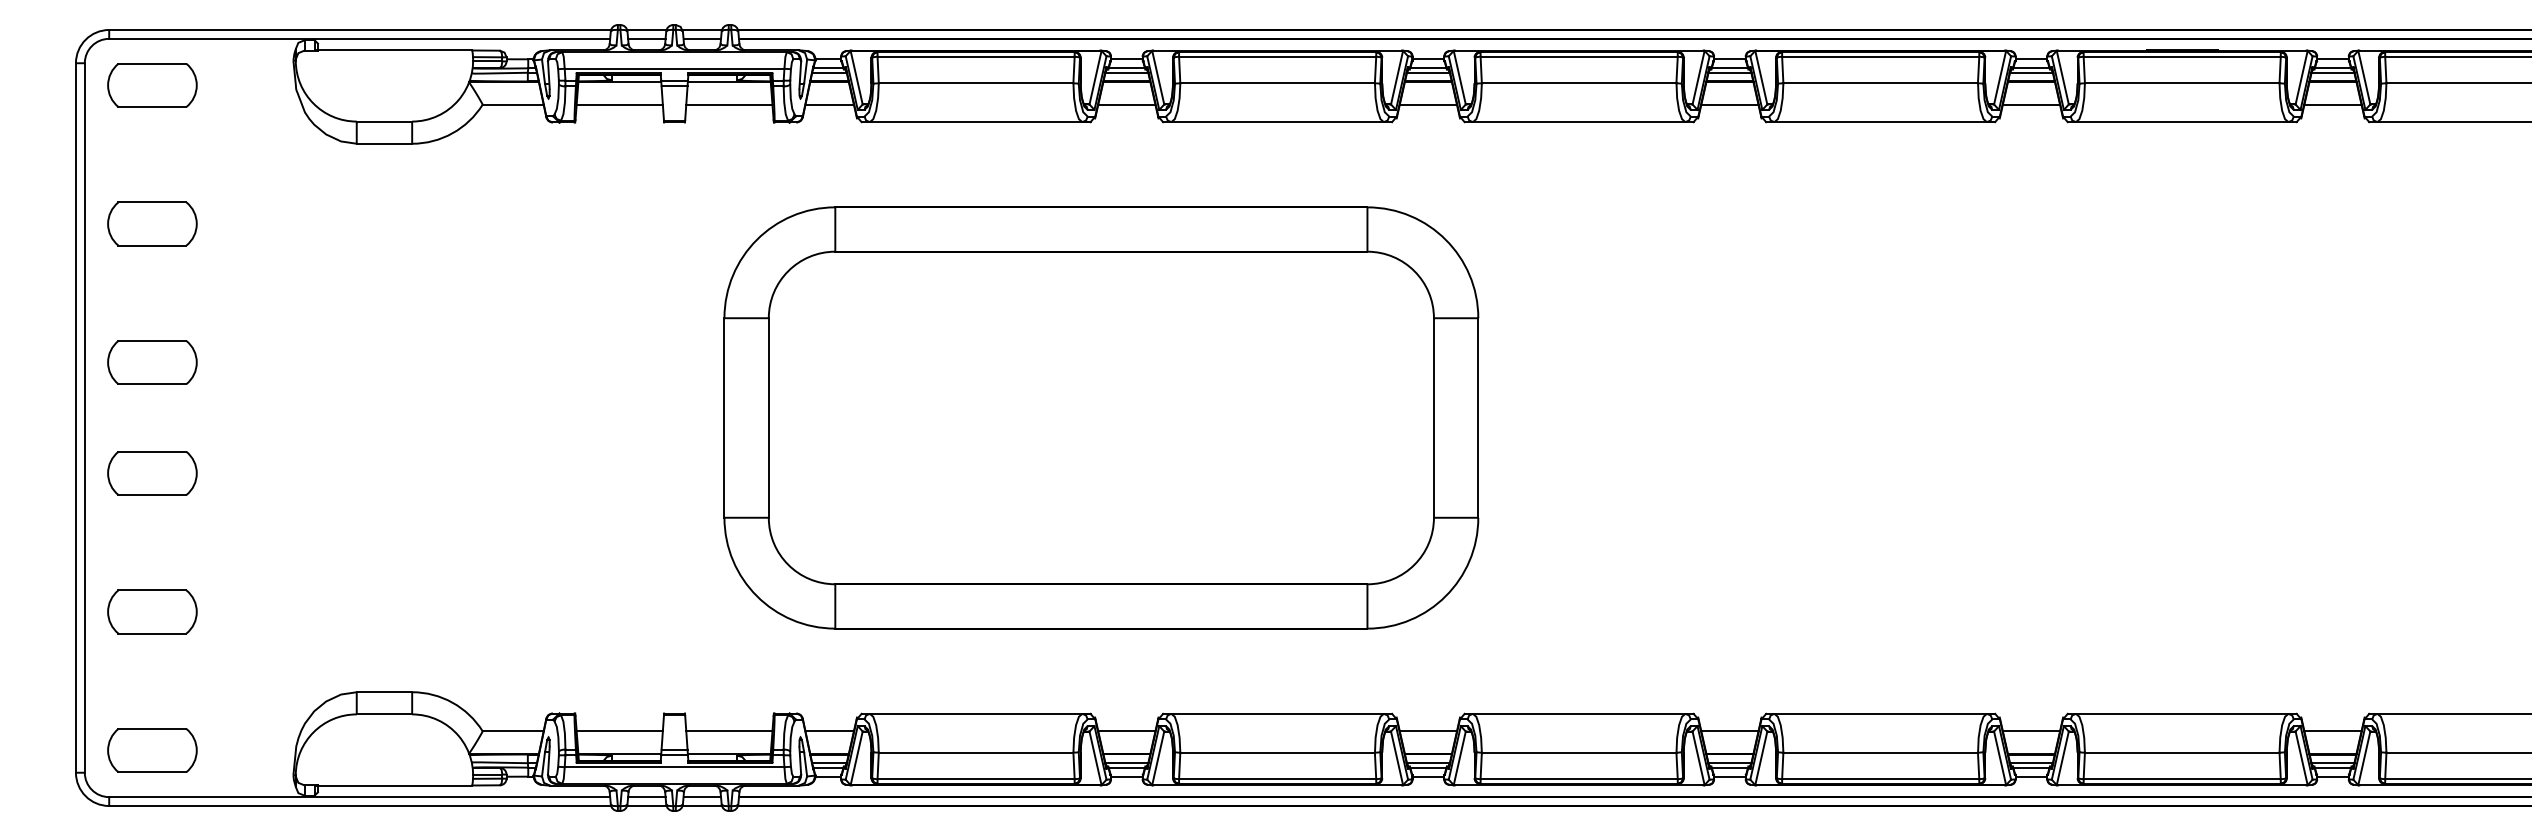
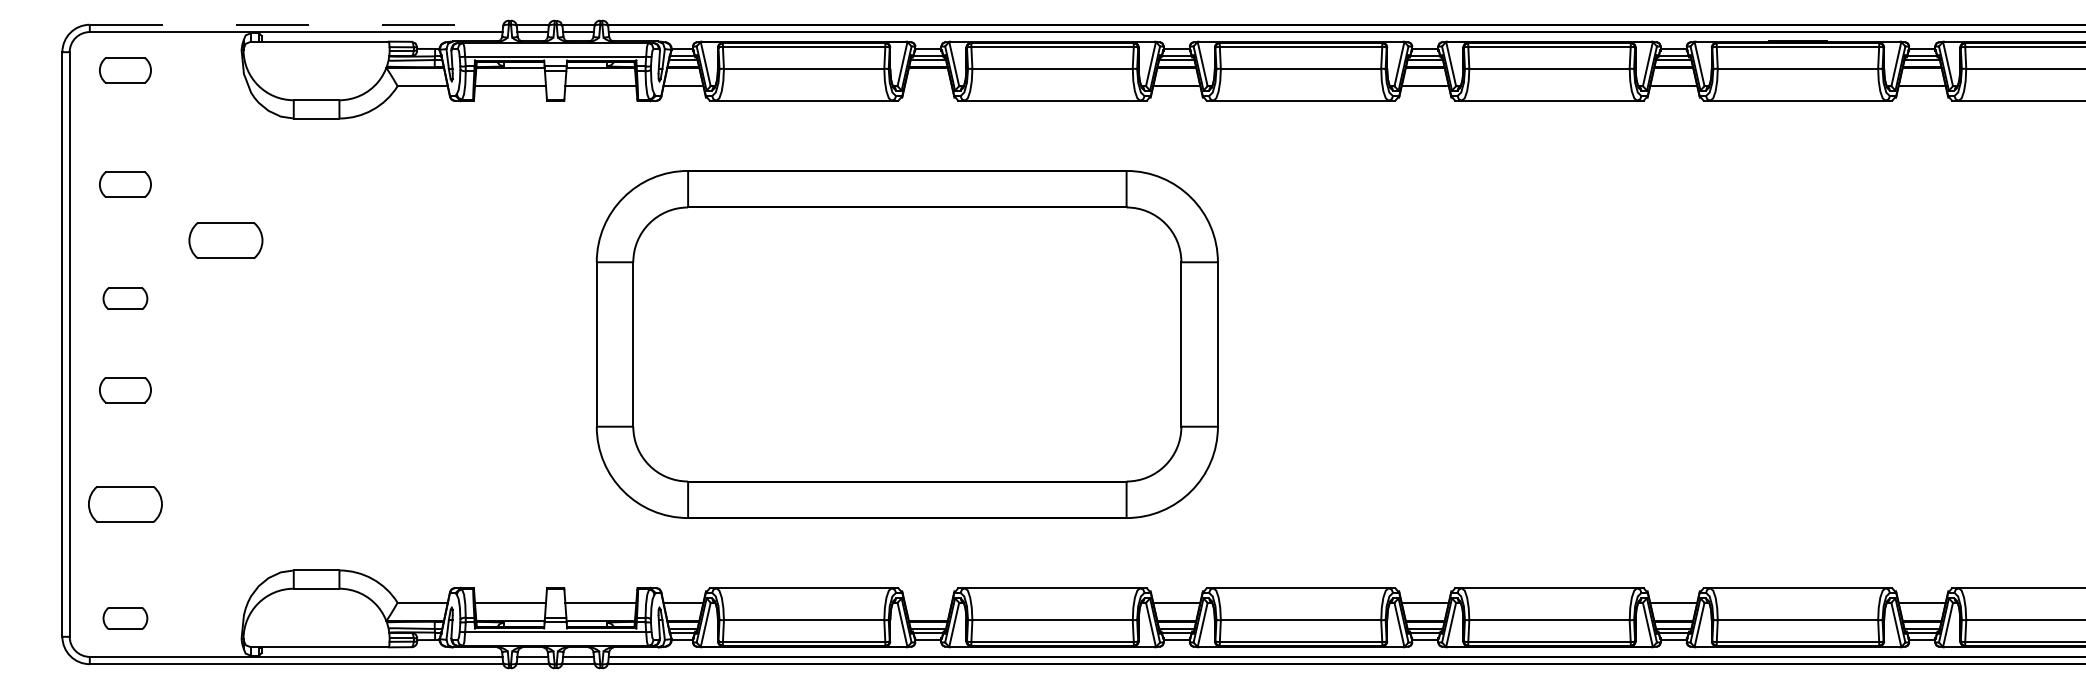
line: (360, 30) -> (296, 25), solid -> dashed
part: (152, 85) -> (125, 70), size x0.7
line: (1126, 104) -> (928, 86), removed
part: (152, 223) -> (125, 184), size x0.7
part: (274, 291) -> (226, 240), added
part: (152, 362) -> (125, 298), size x0.6
part: (152, 473) -> (125, 390), size x0.7
line: (1126, 731) -> (928, 602), removed
part: (152, 750) -> (125, 618), size x0.6

